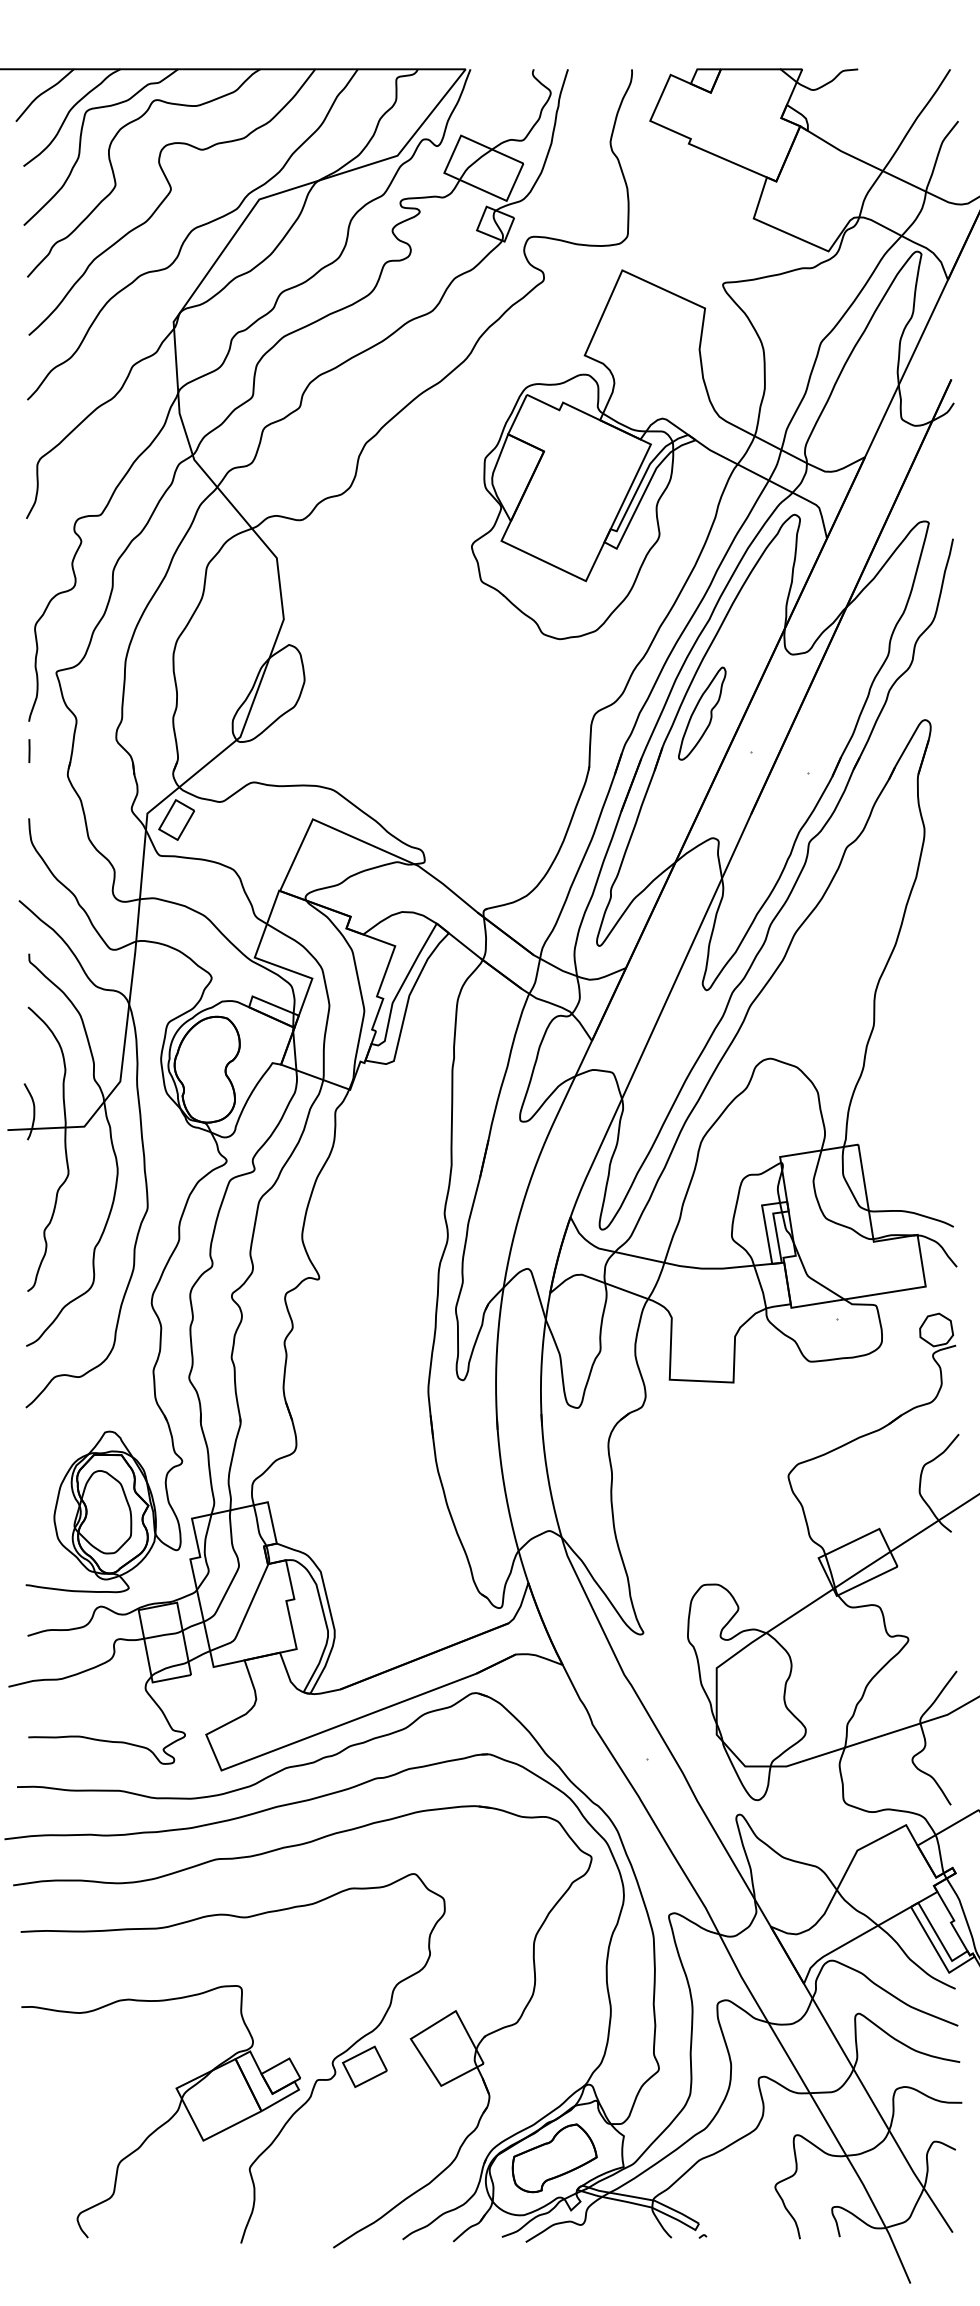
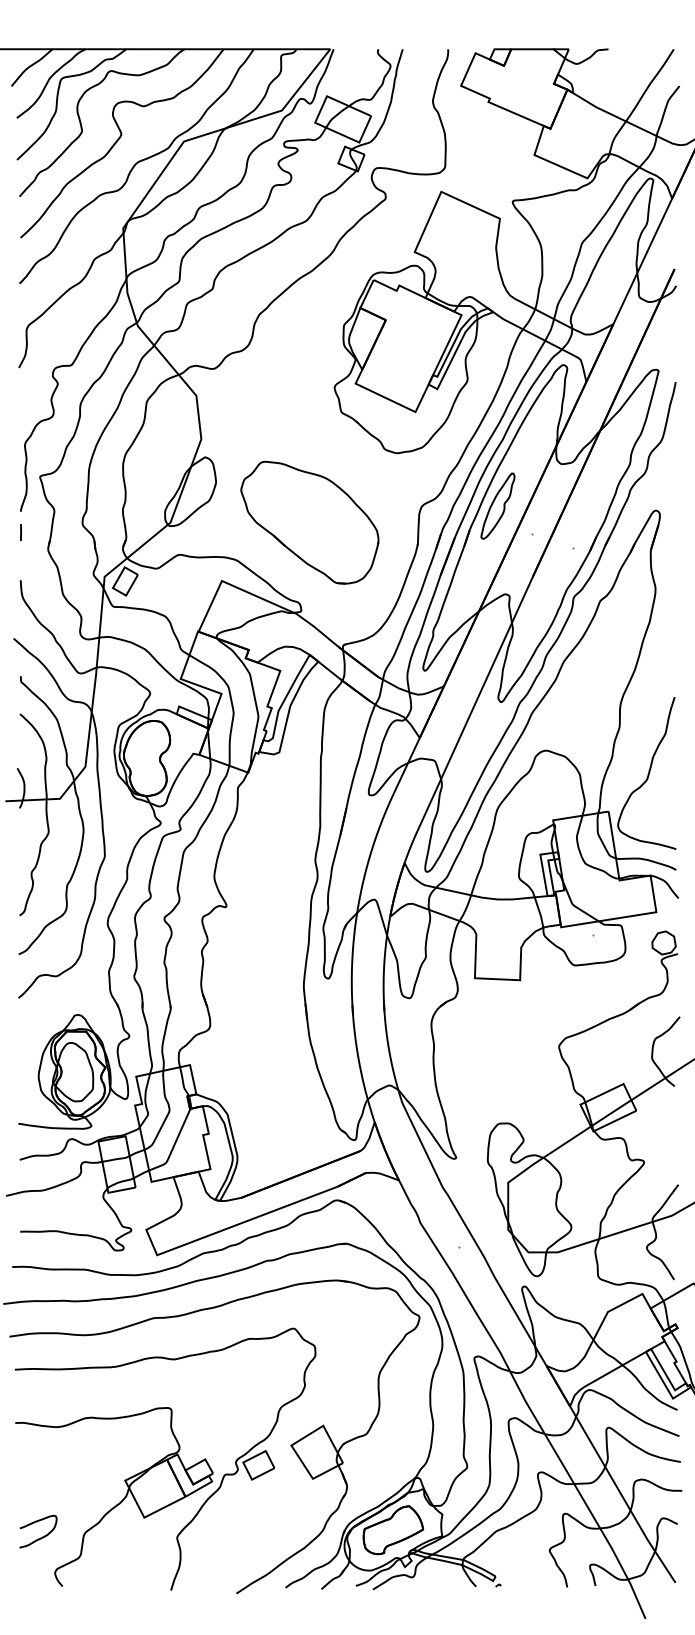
part: (436, 737) -> (309, 522), added
curve: (913, 1092) -> (647, 774), added
curve: (58, 2168) -> (41, 1537), added

